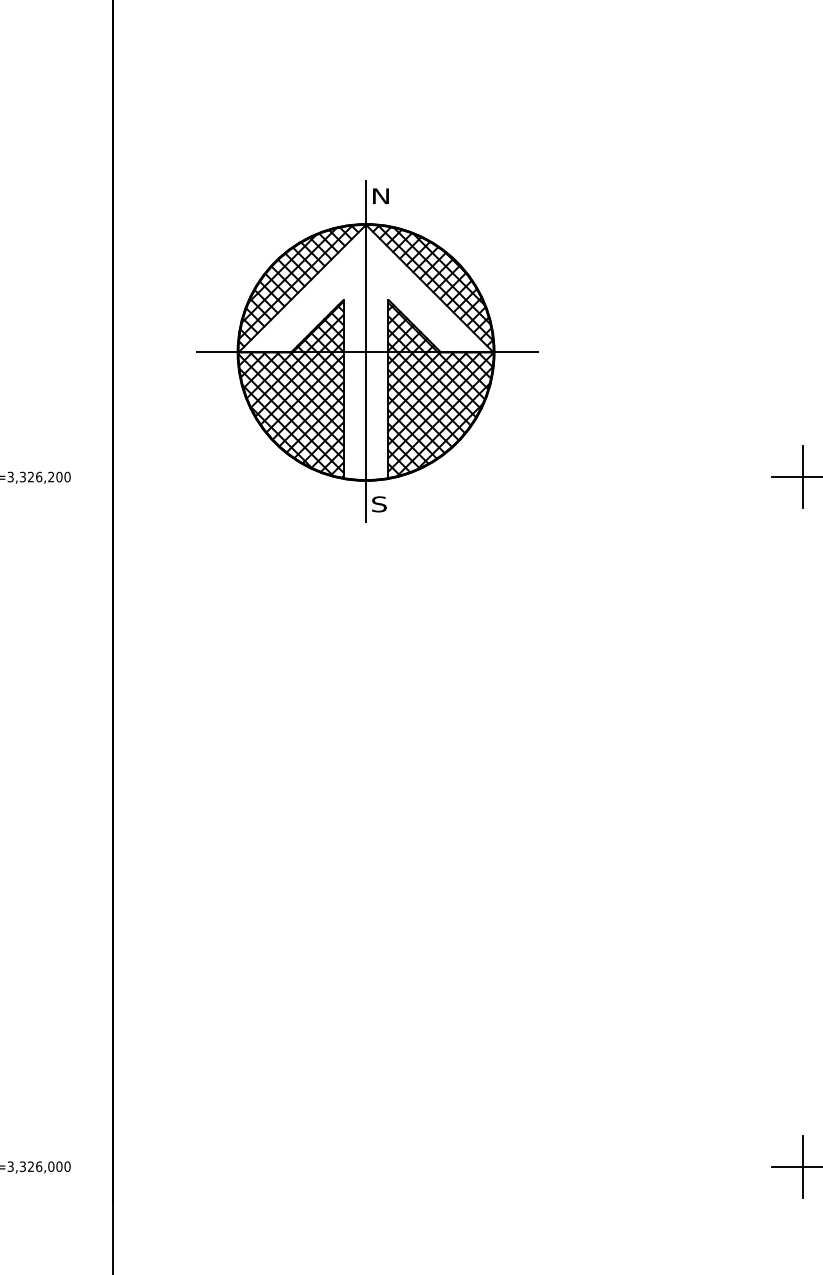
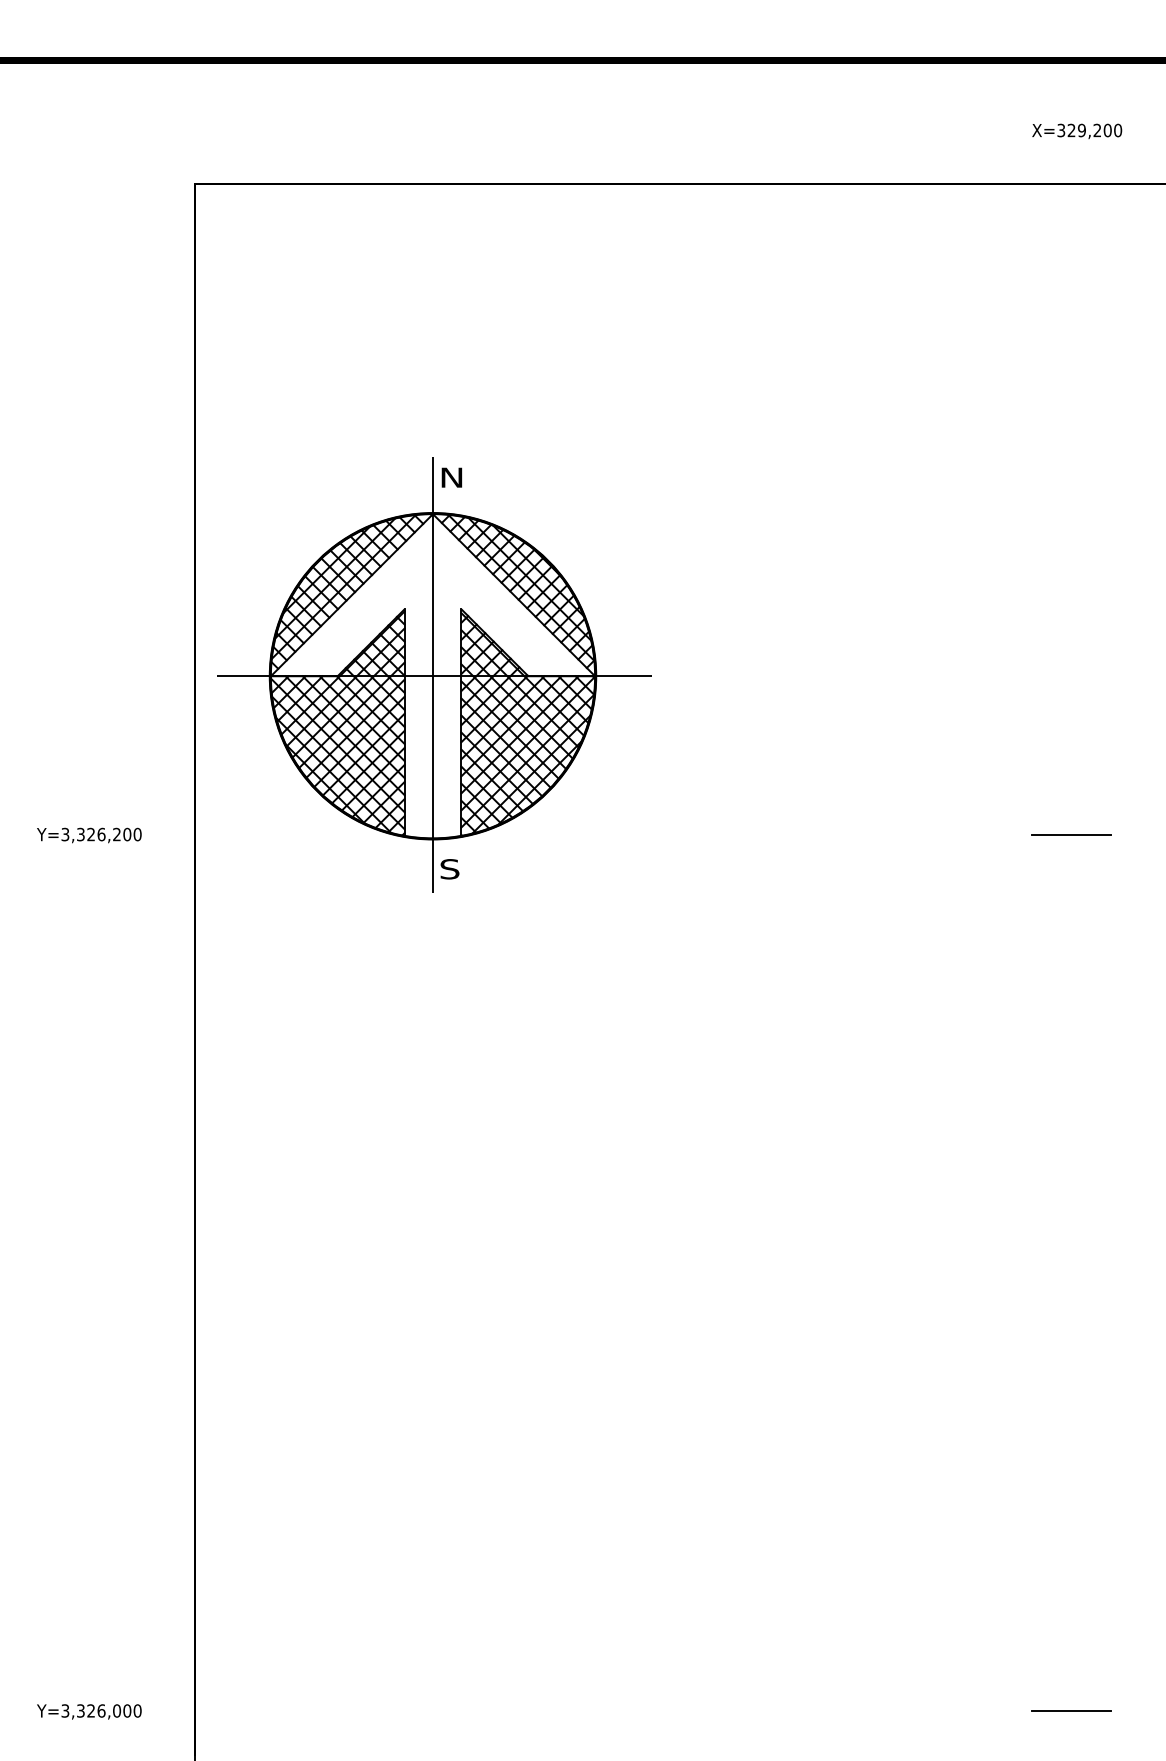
part: (367, 351) -> (434, 674), moved
line: (802, 477) -> (1071, 834), removed
line: (802, 1166) -> (1071, 1710), removed

